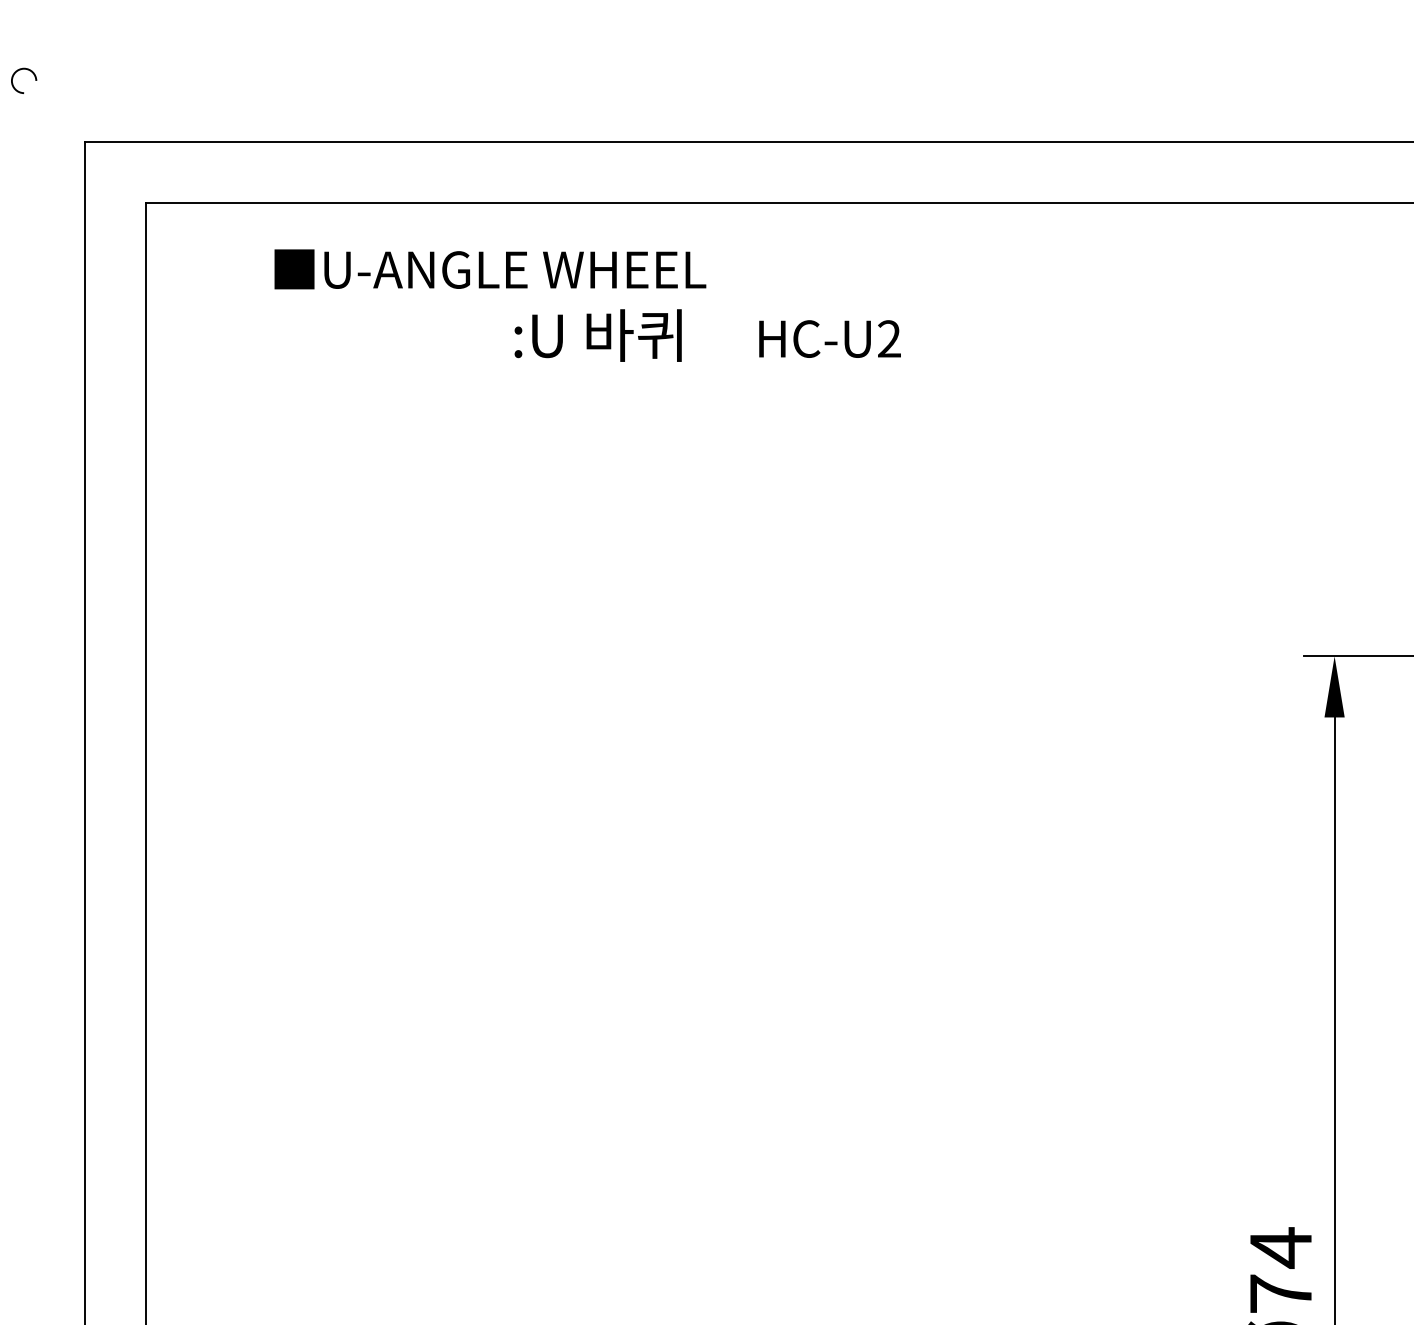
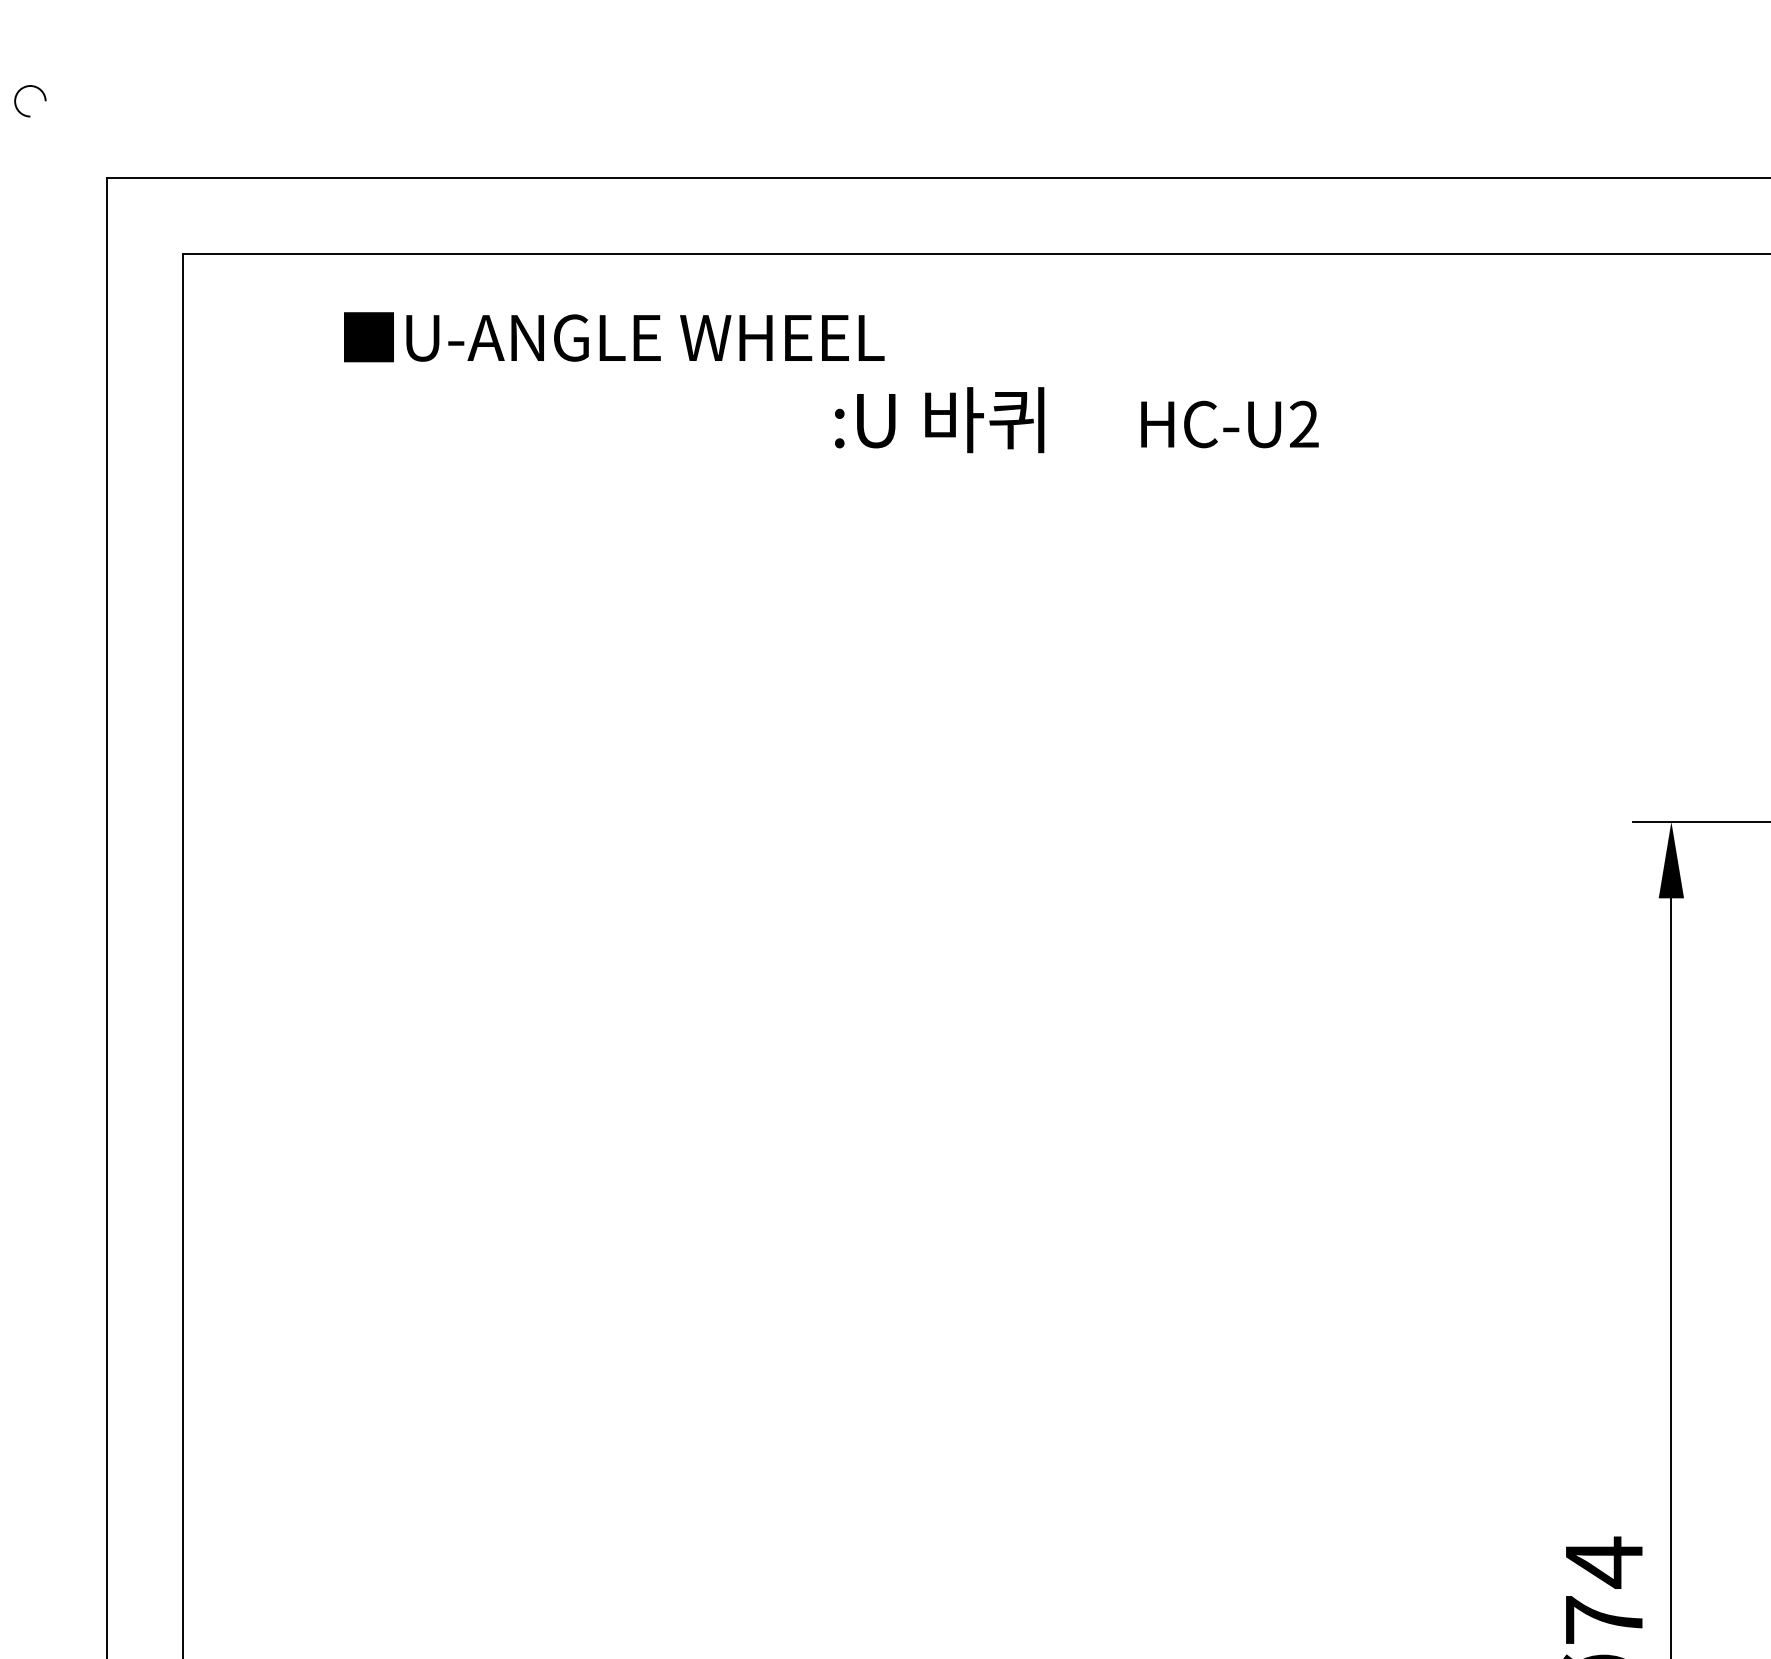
text: (707, 335) -> (1076, 420), moved

